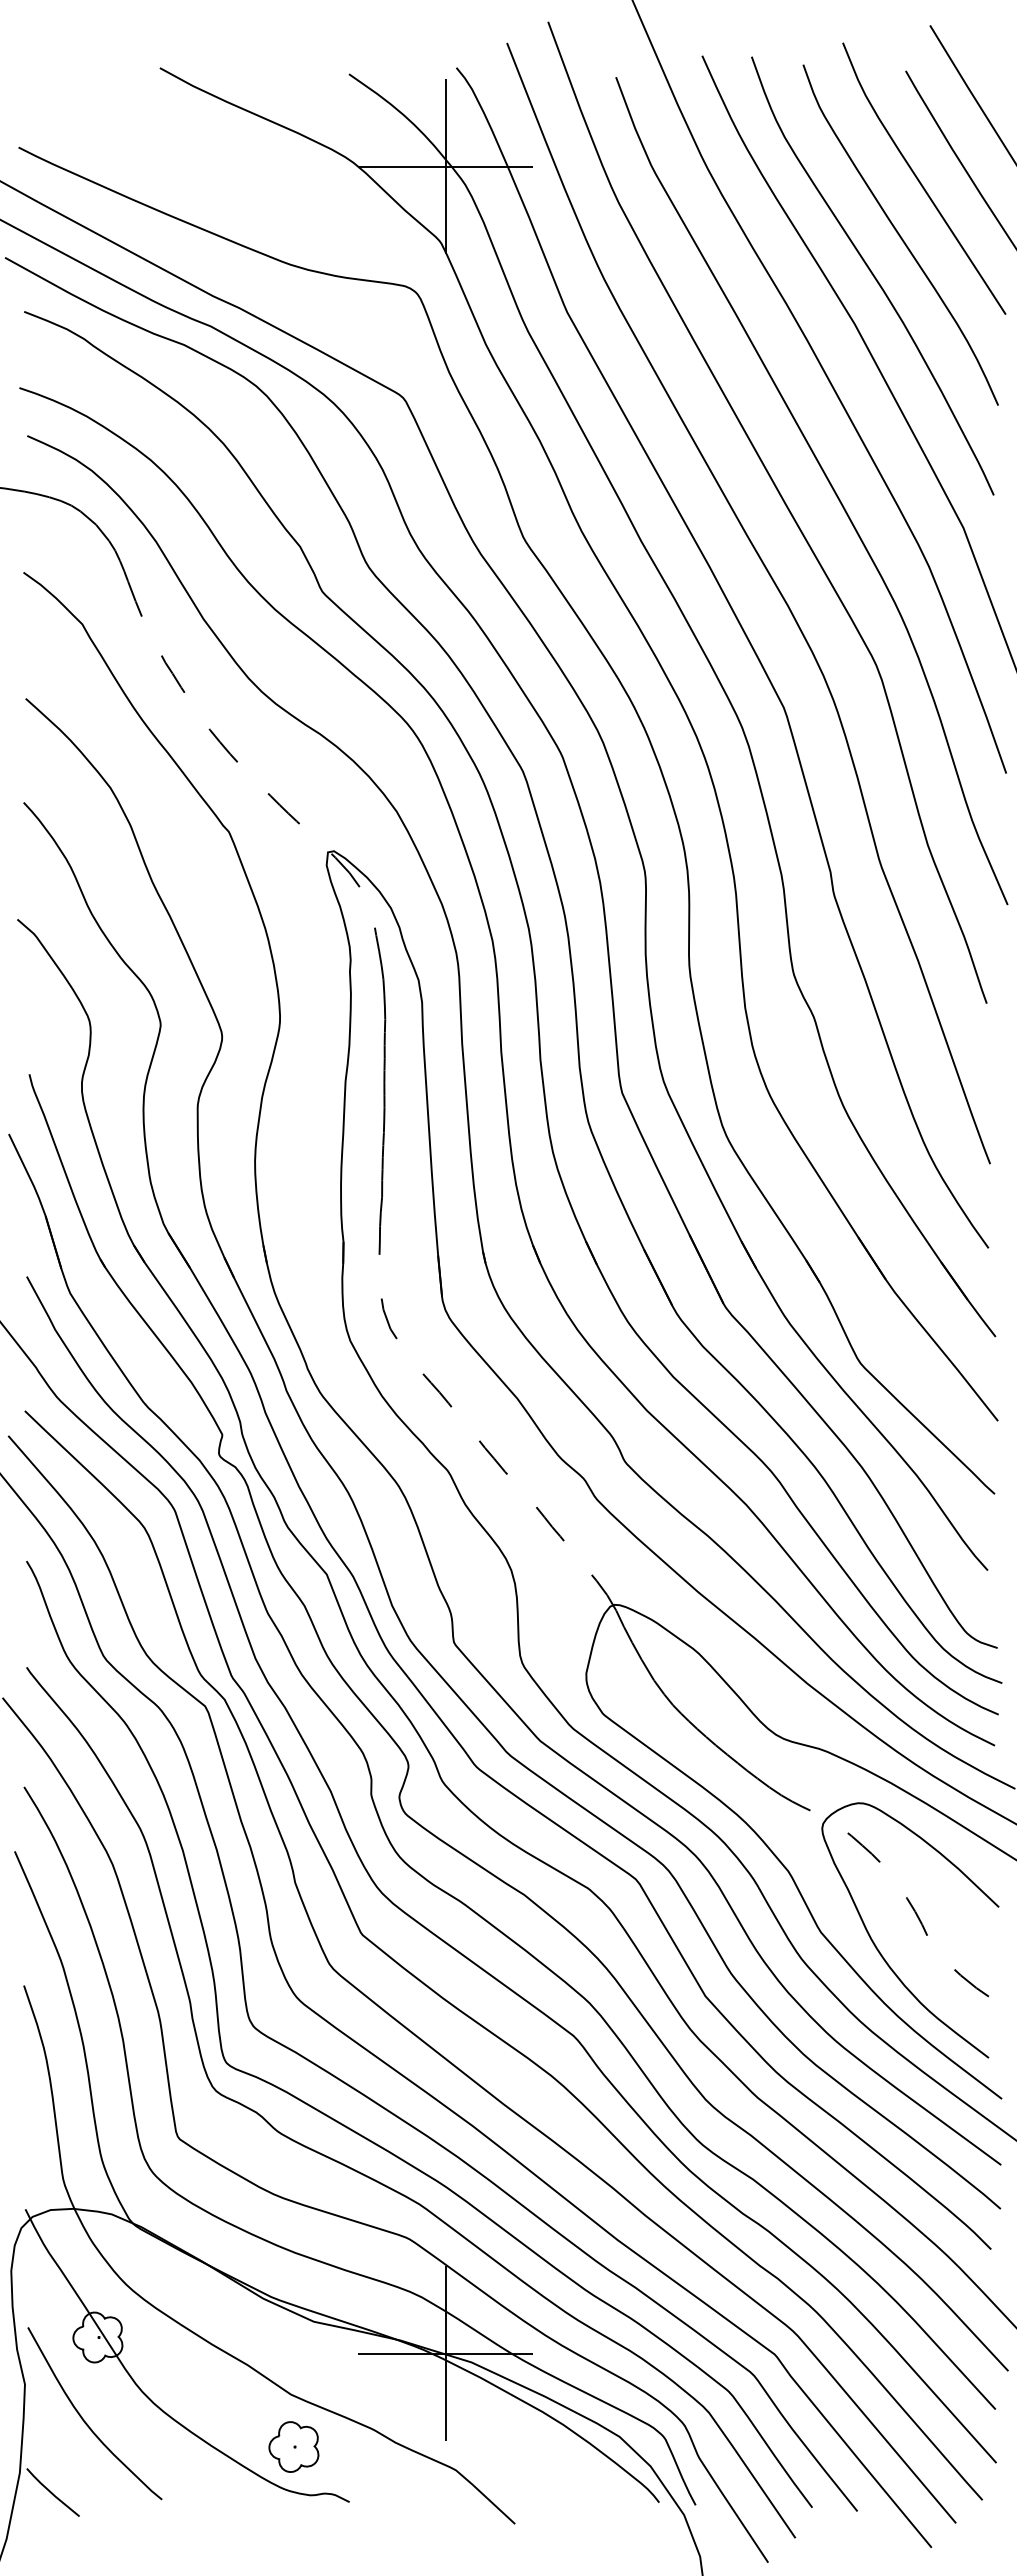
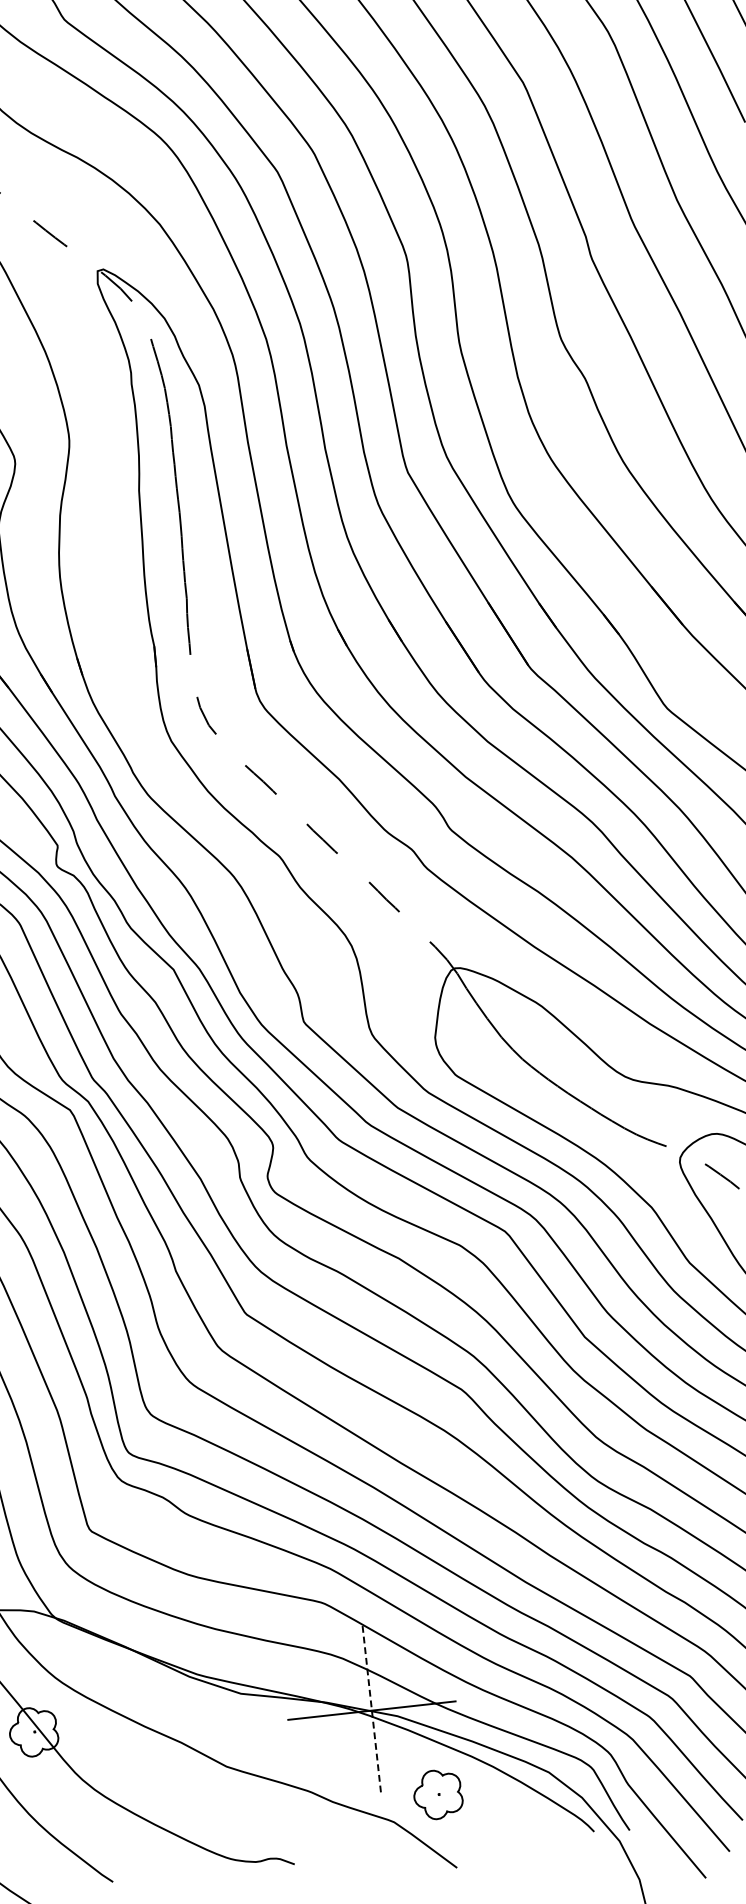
line: (445, 2354) -> (371, 1711), solid -> dashed
part: (293, 2446) -> (437, 1794), moved

